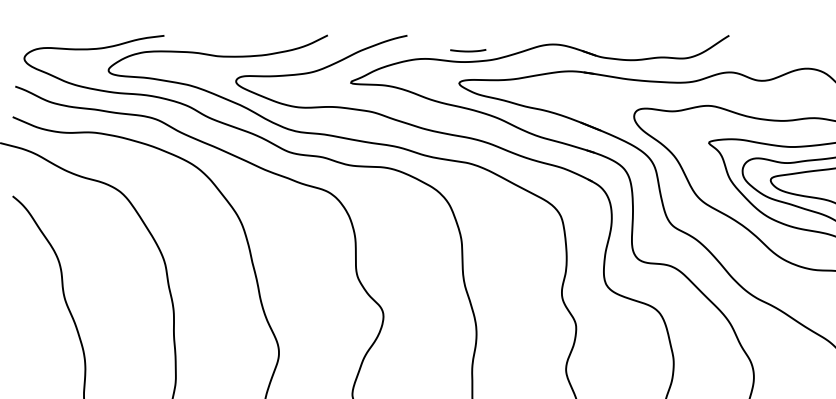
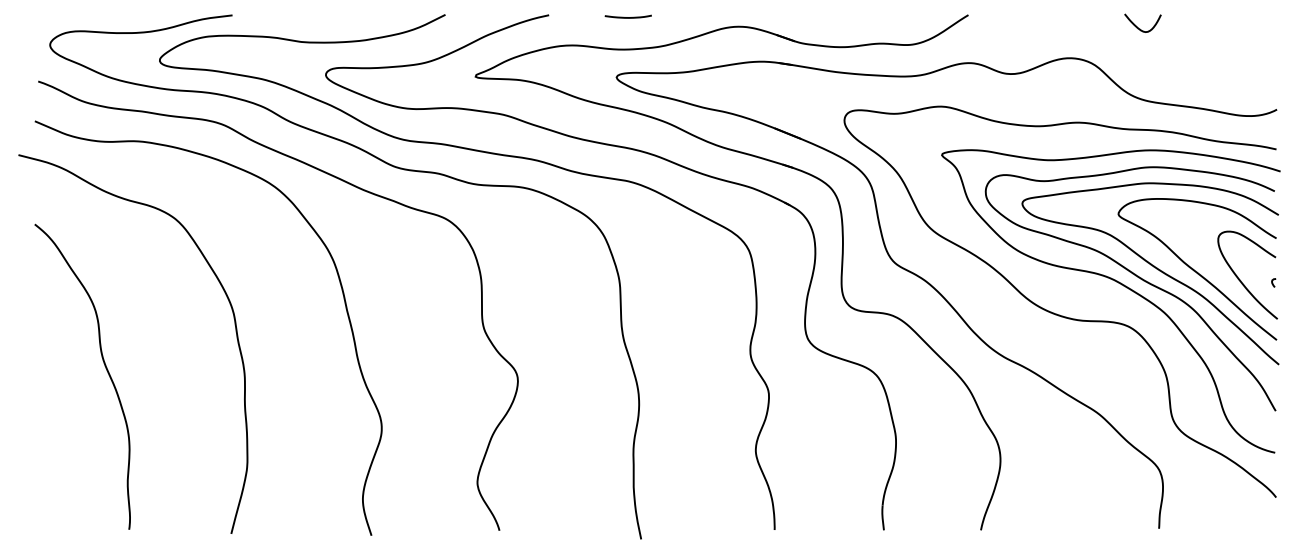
curve: (467, 51) -> (627, 17), moved

